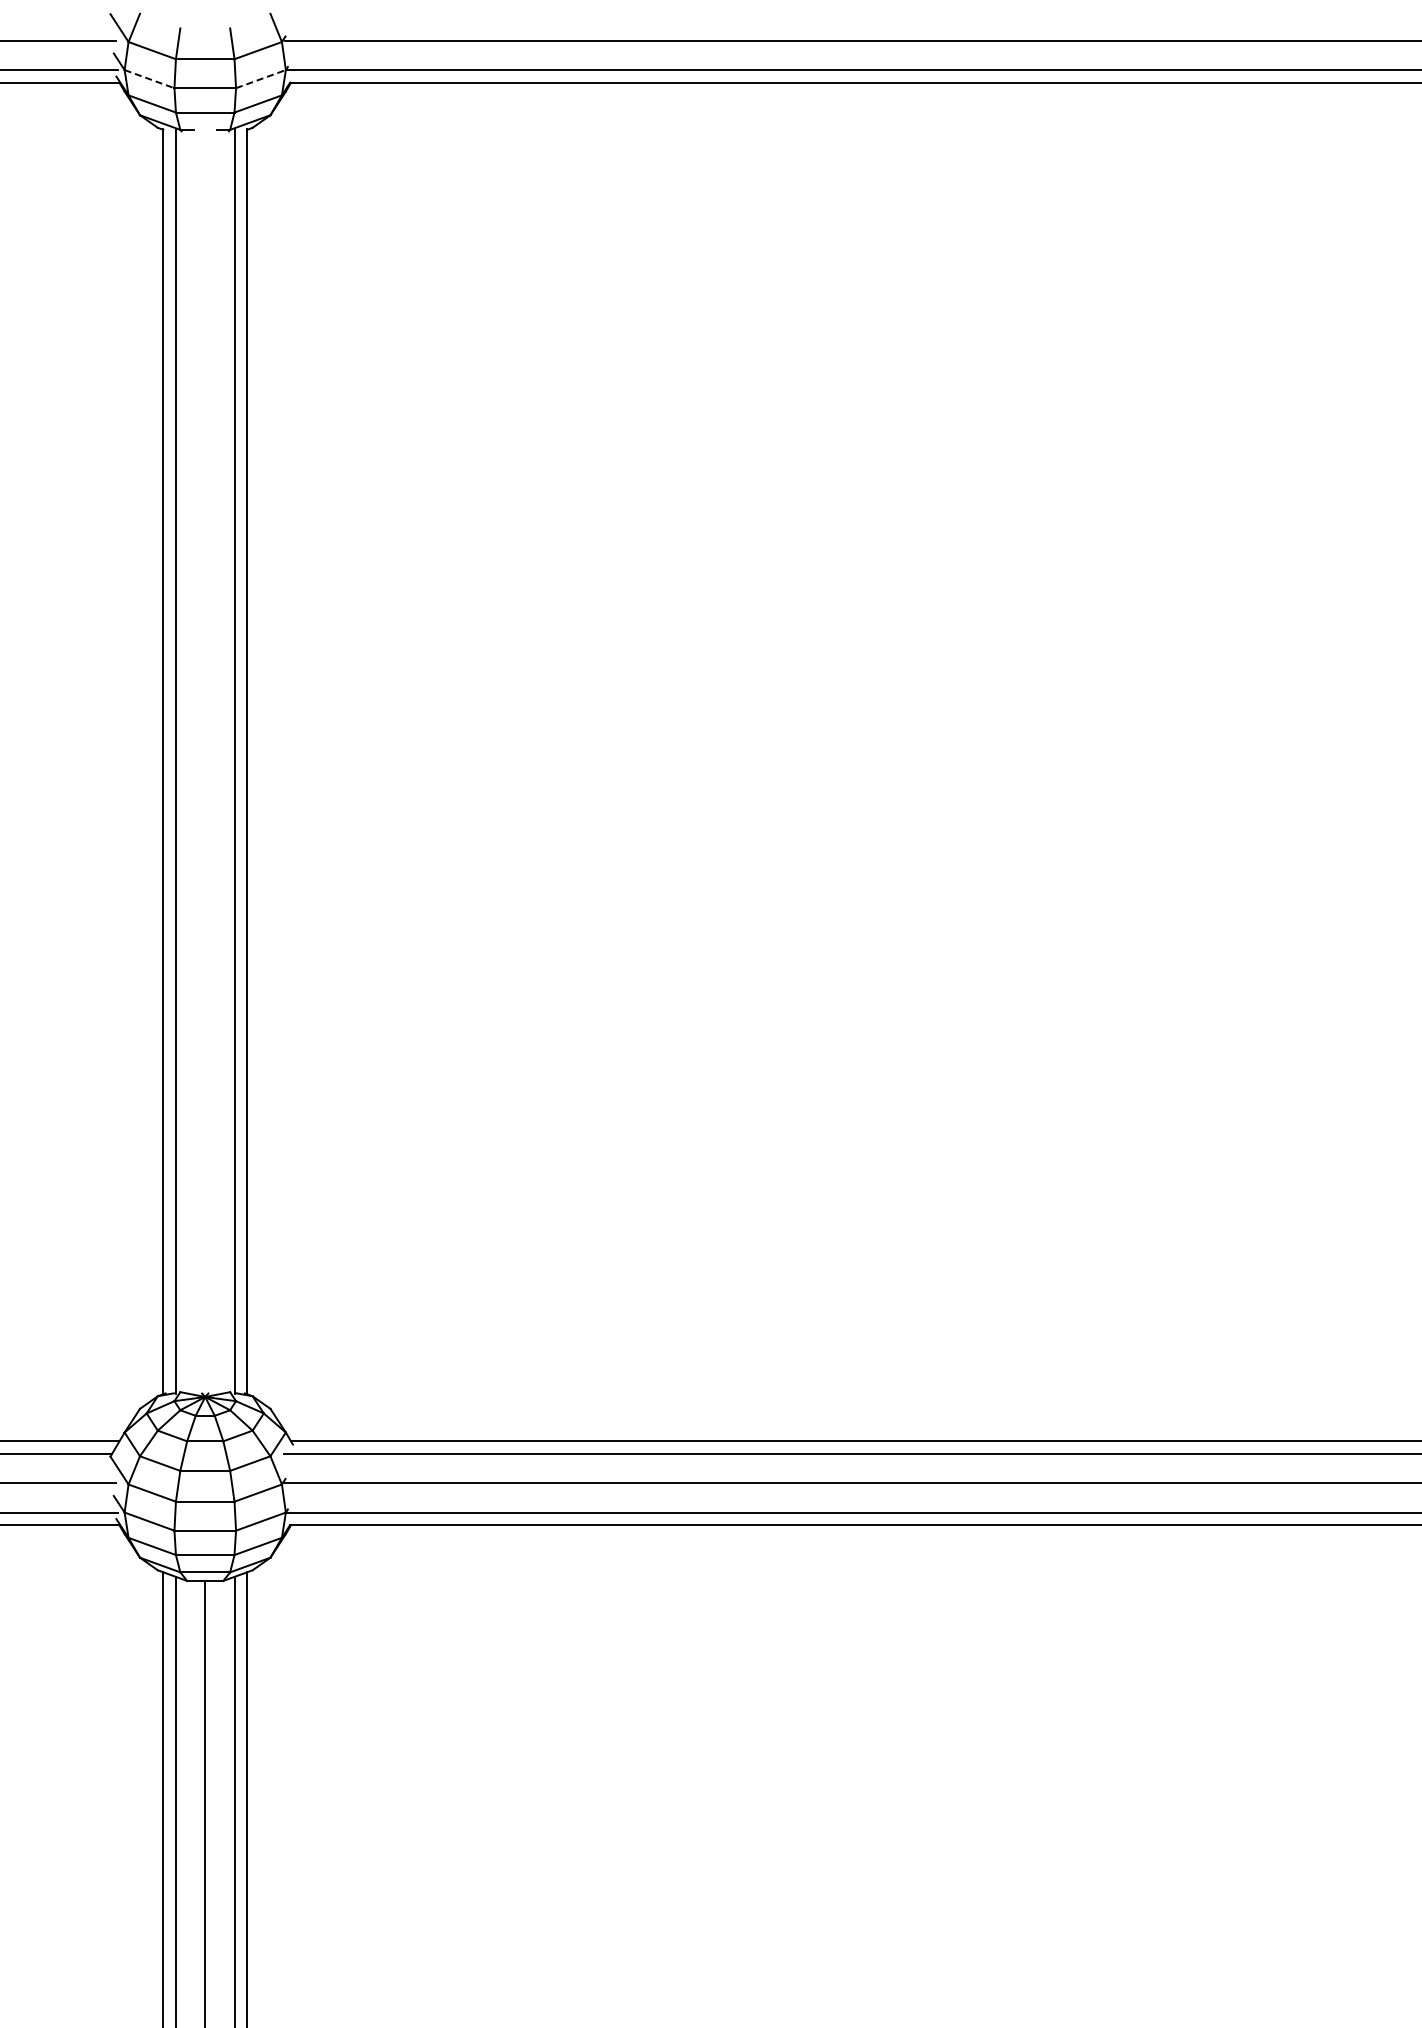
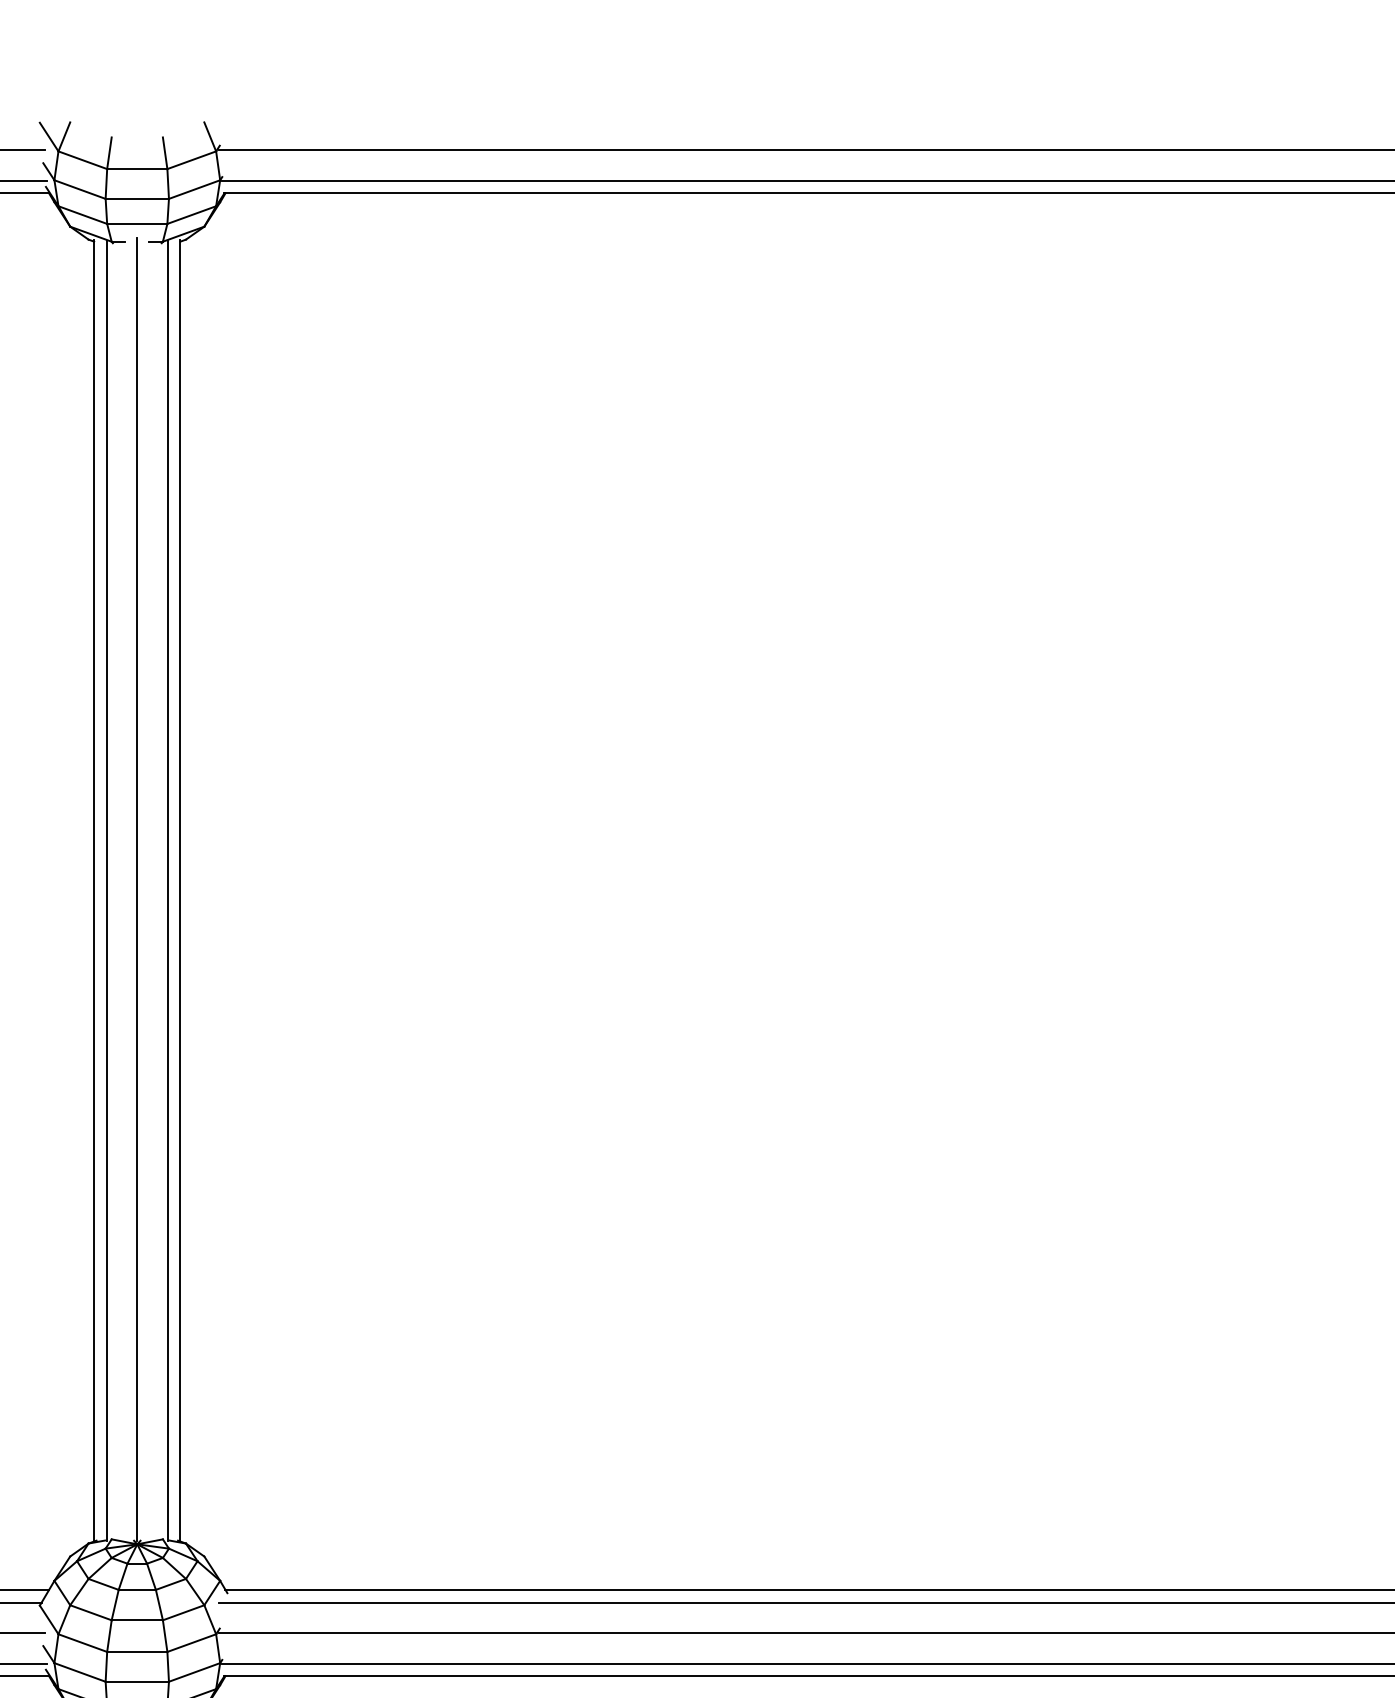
line: (149, 79) -> (79, 189), dashed -> solid
line: (260, 79) -> (194, 189), dashed -> solid
line: (205, 760) -> (137, 890), added

